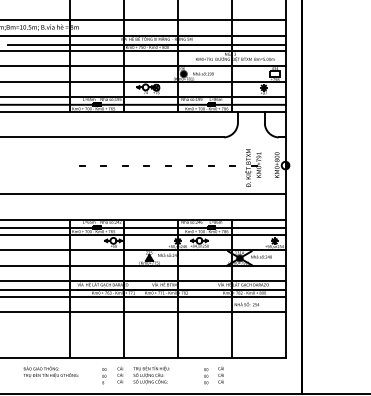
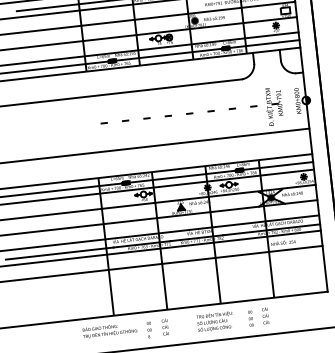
text: (50, 371) -> (109, 329), moved
text: (151, 375) -> (215, 321), moved

